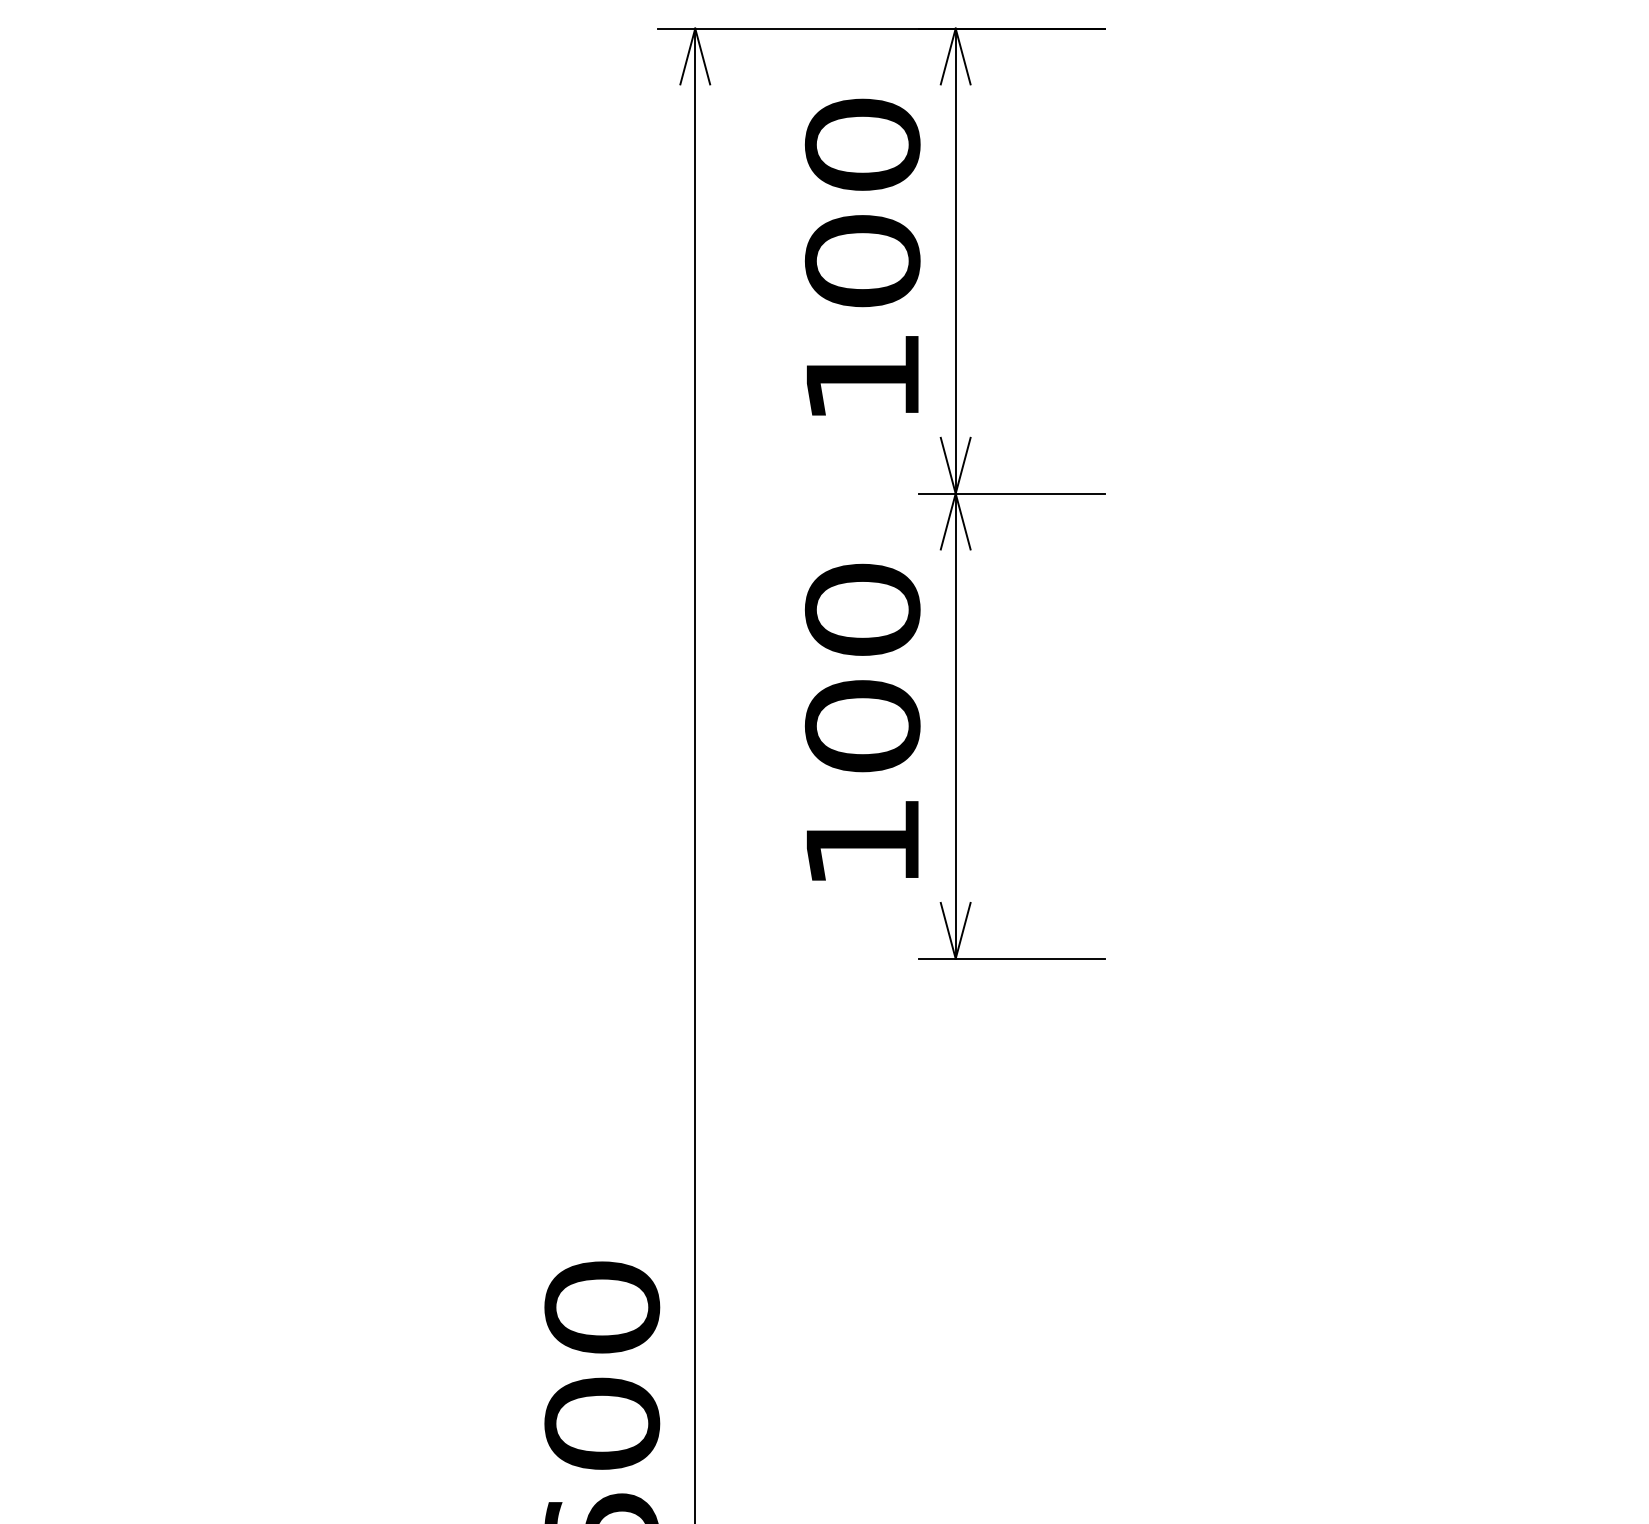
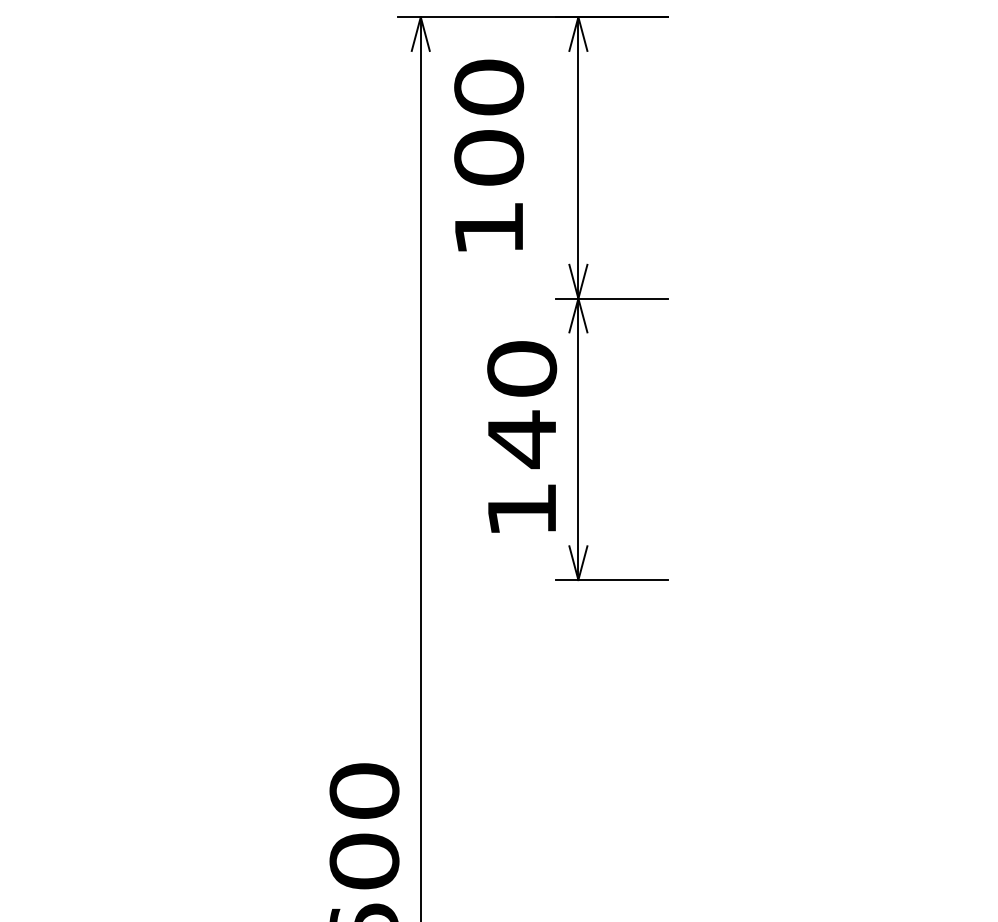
text: (863, 257) -> (489, 155), moved
text: (863, 726) -> (522, 439), 100 -> 140

